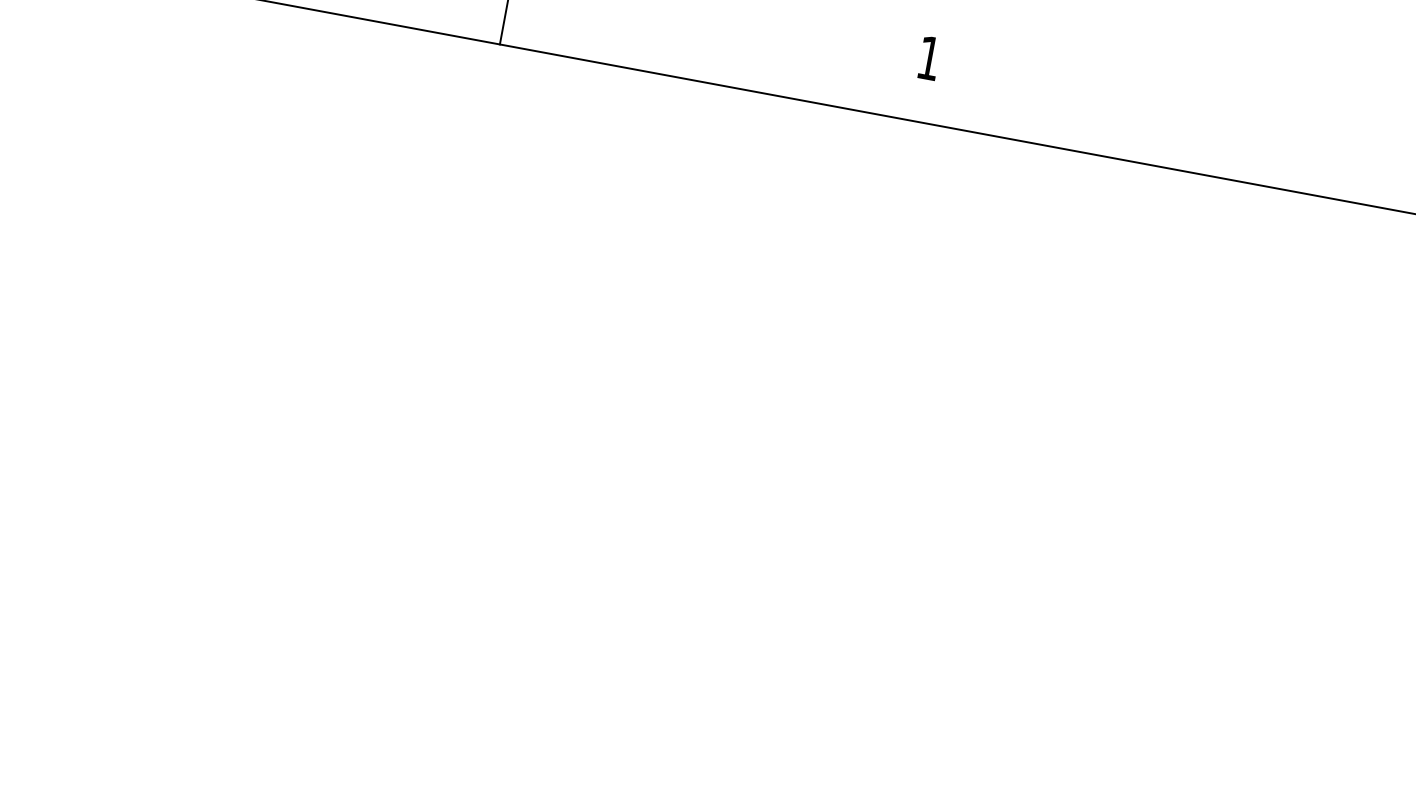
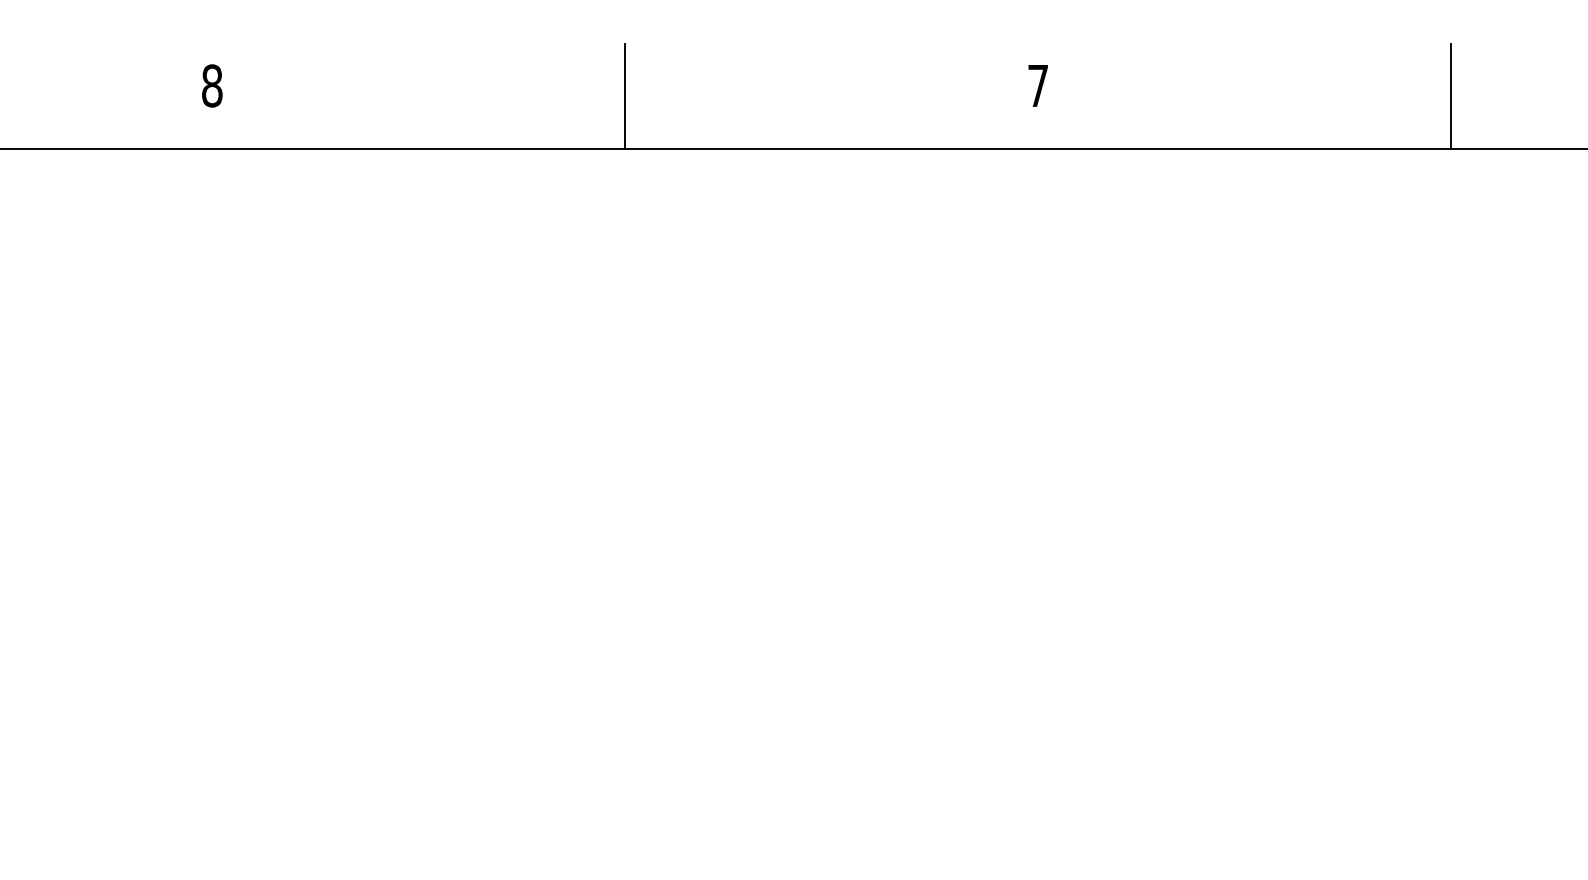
text: (928, 57) -> (1037, 85), 1 -> 7
line: (1345, 146) -> (1451, 96), added

